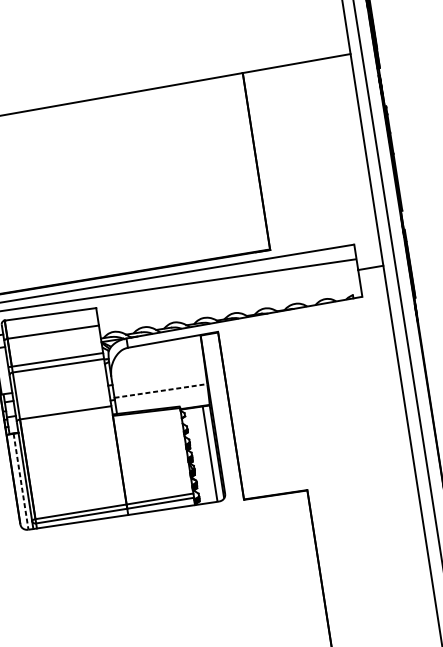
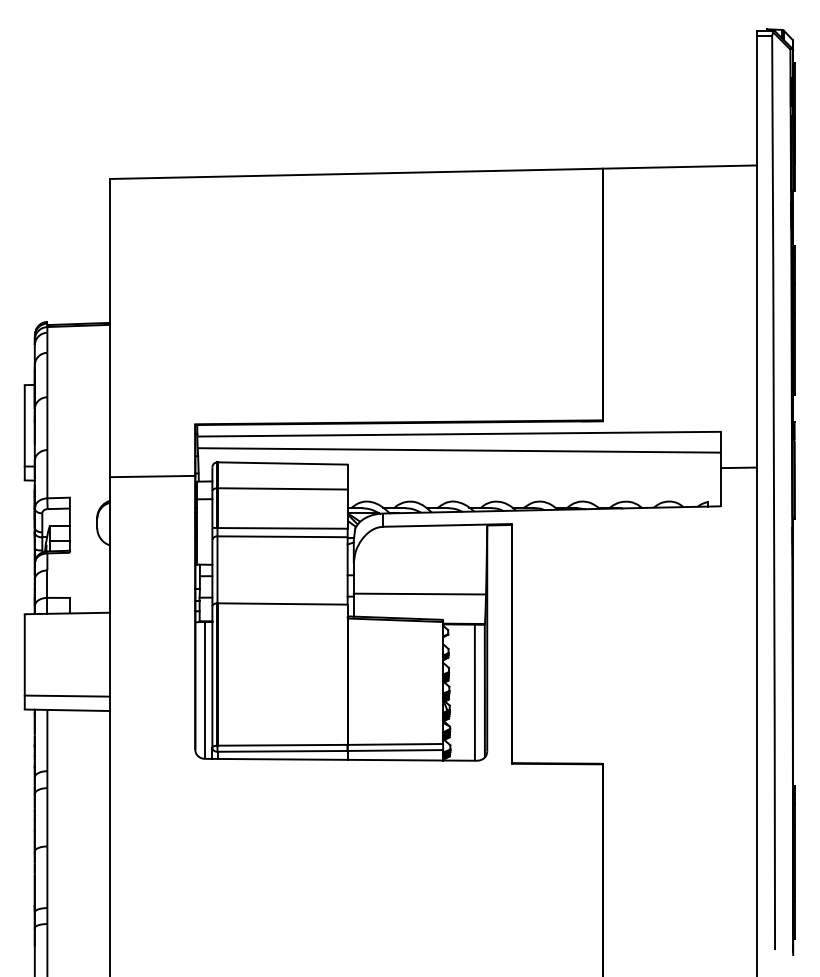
line: (161, 391) -> (420, 594), dashed -> solid
line: (21, 481) -> (205, 690), dashed -> solid

